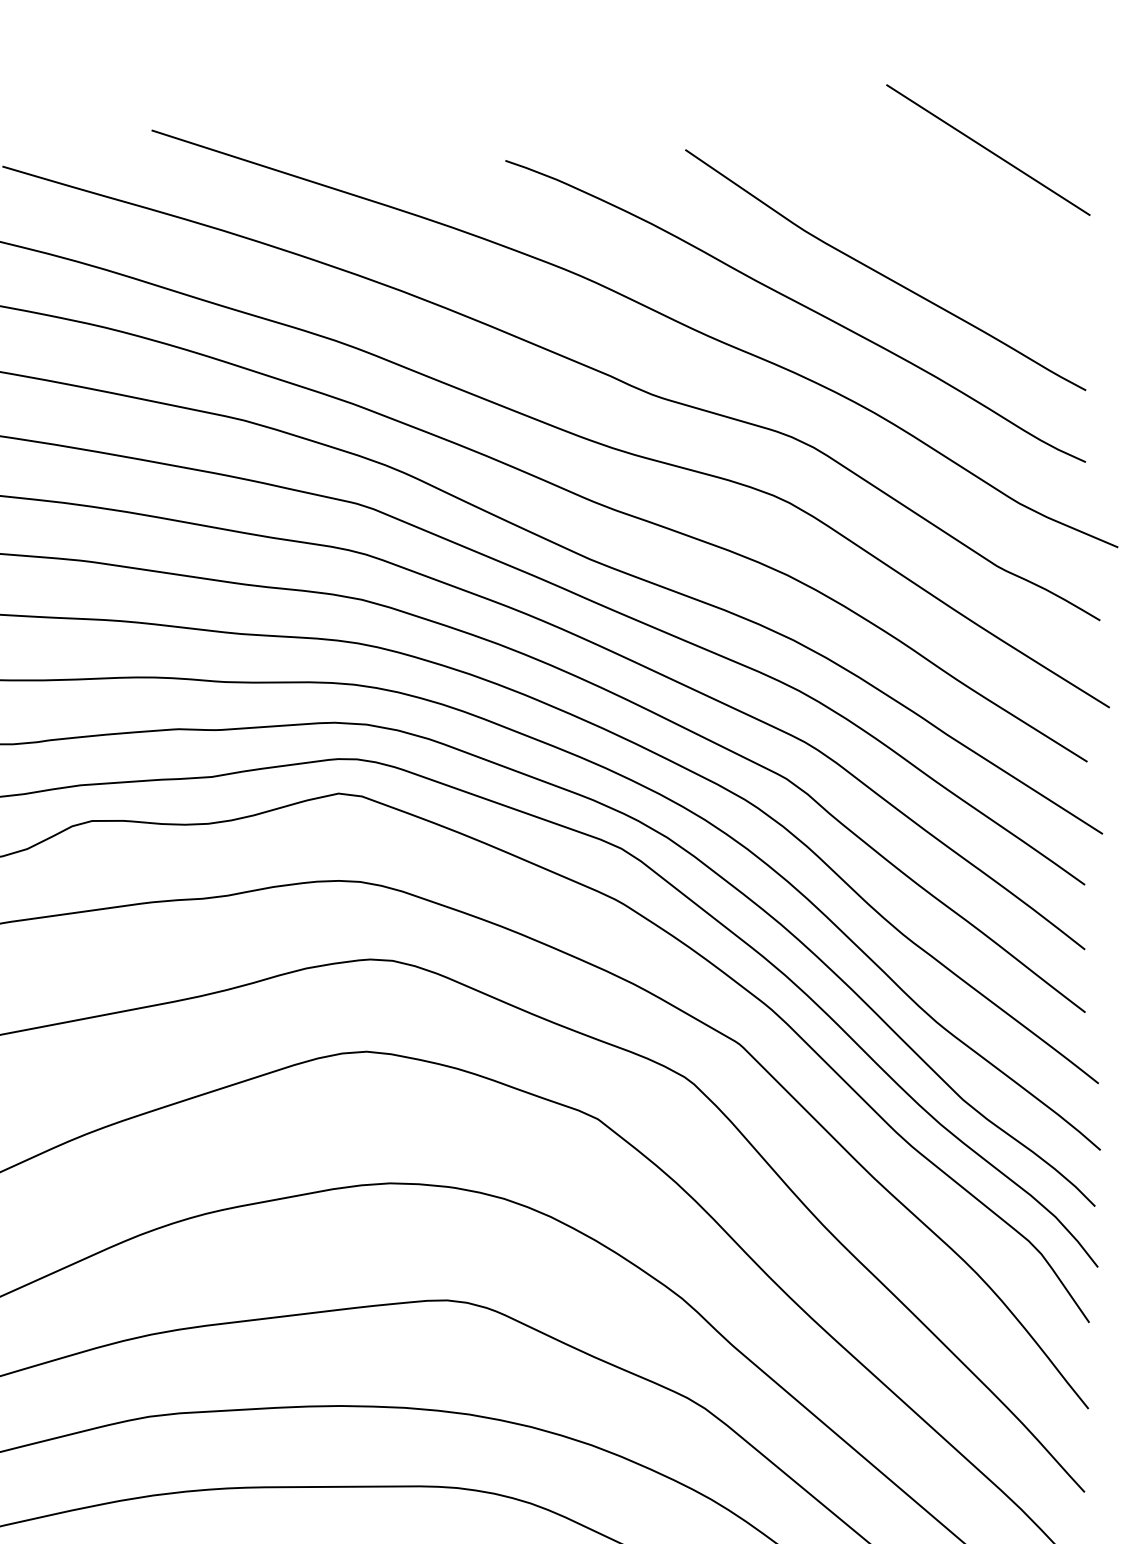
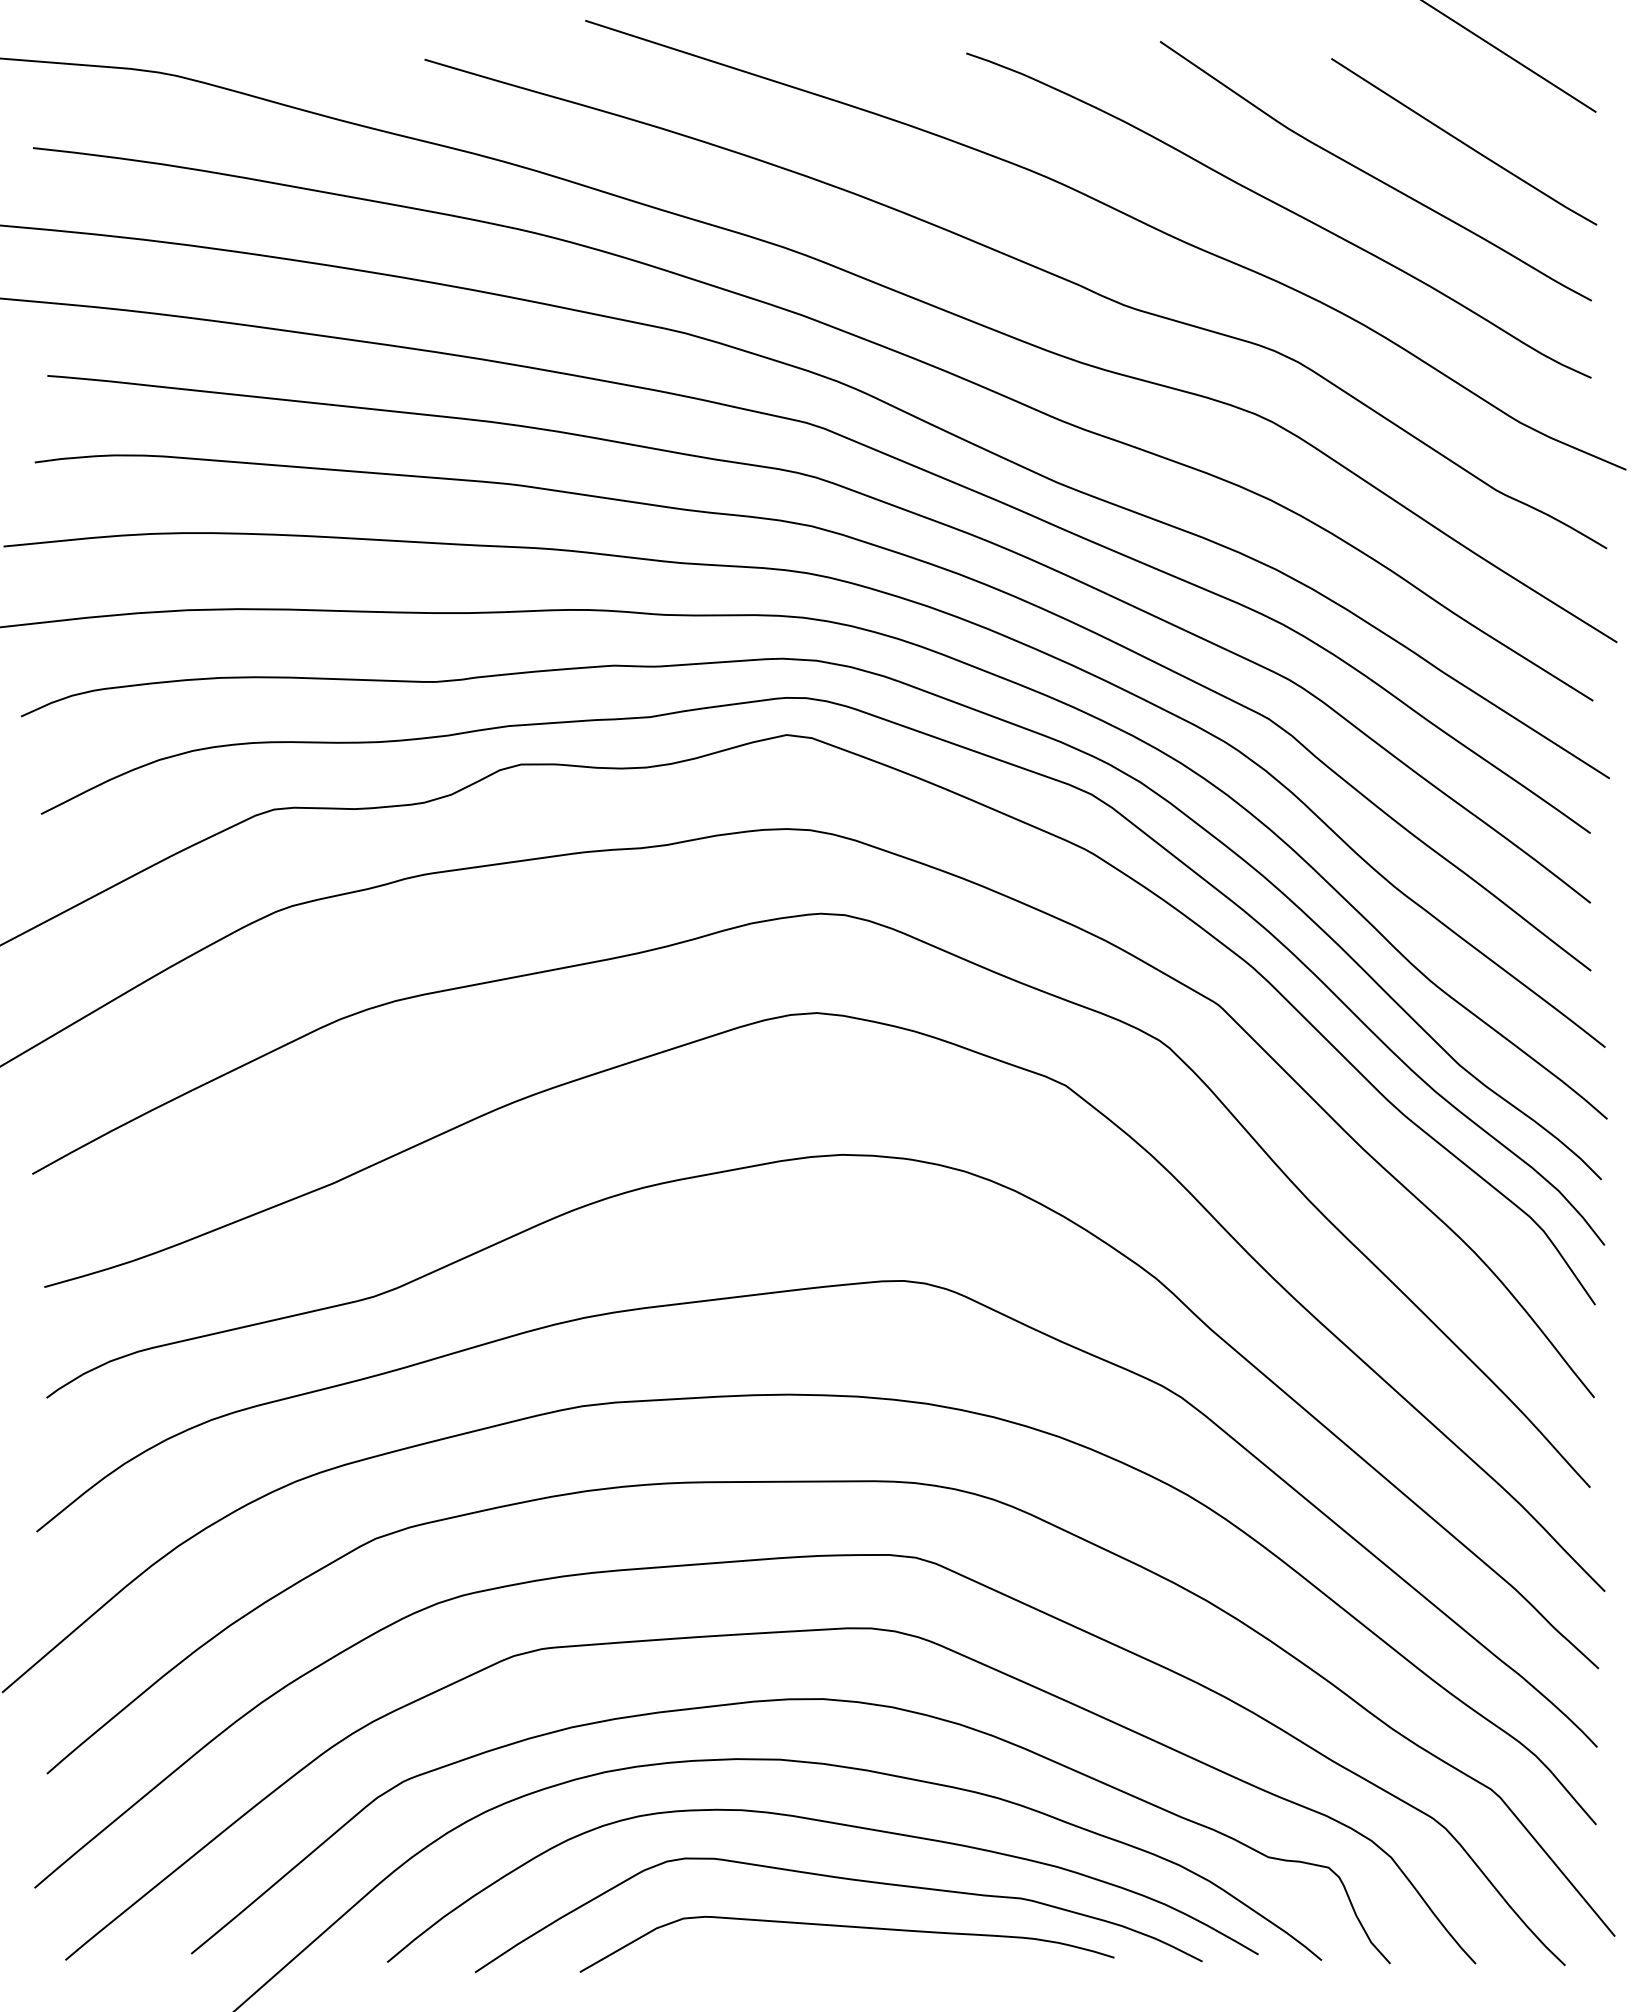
curve: (967, 243) -> (1464, 142), added

